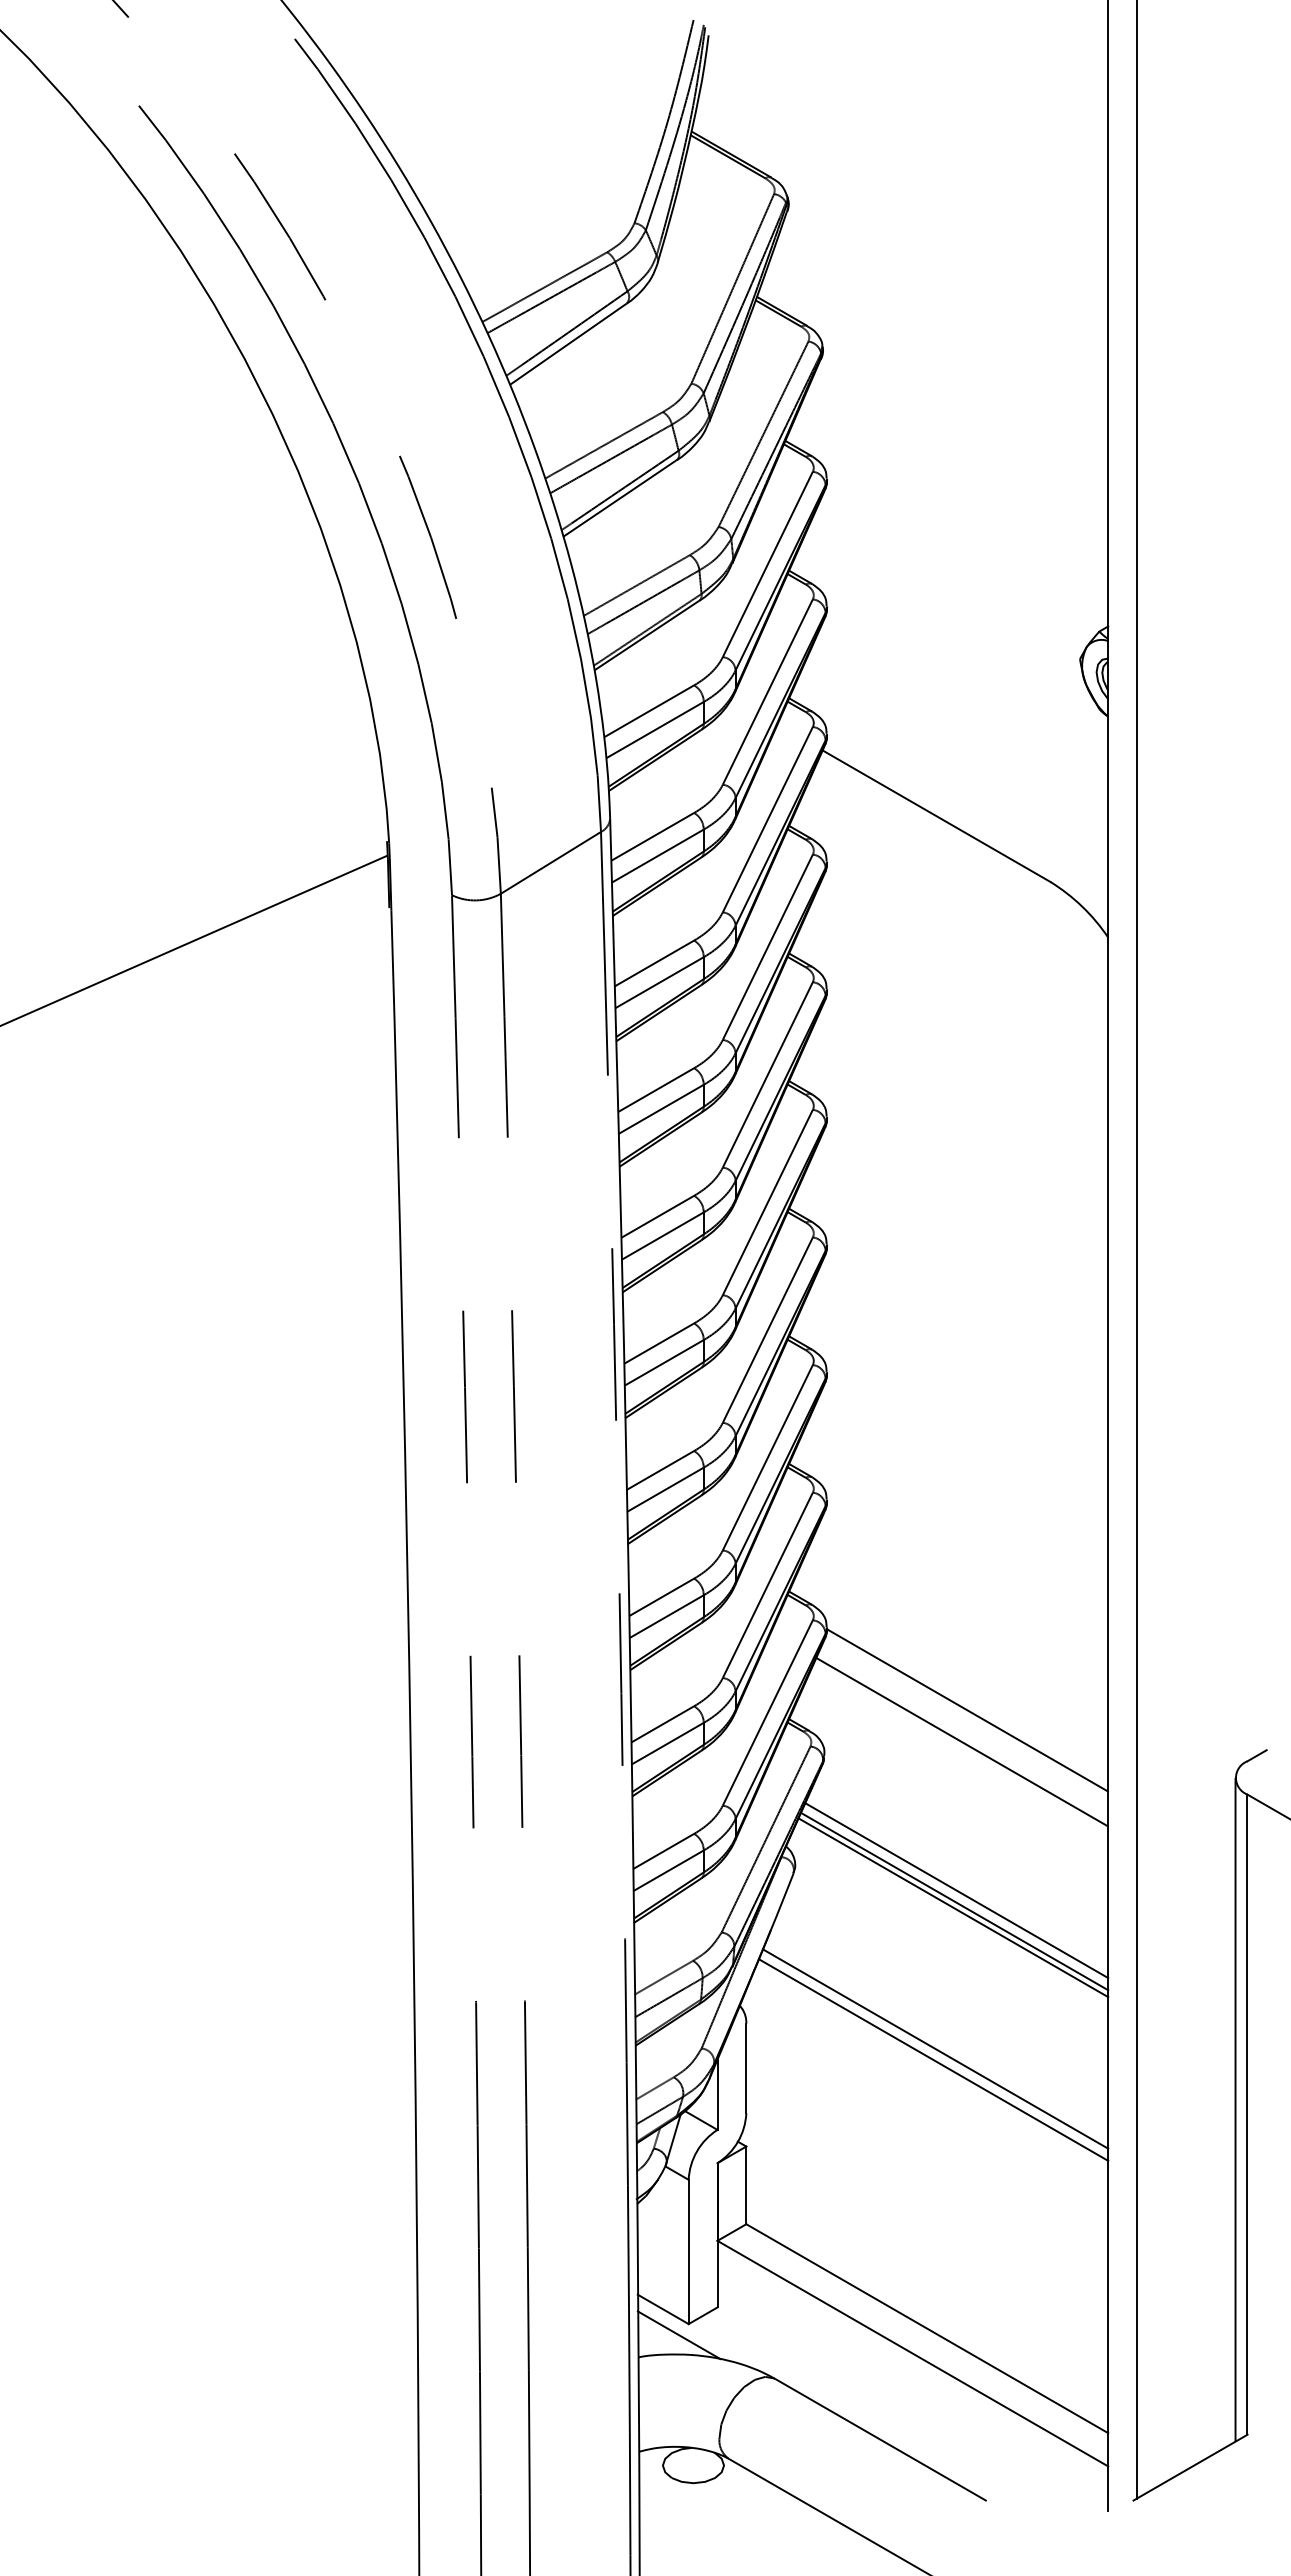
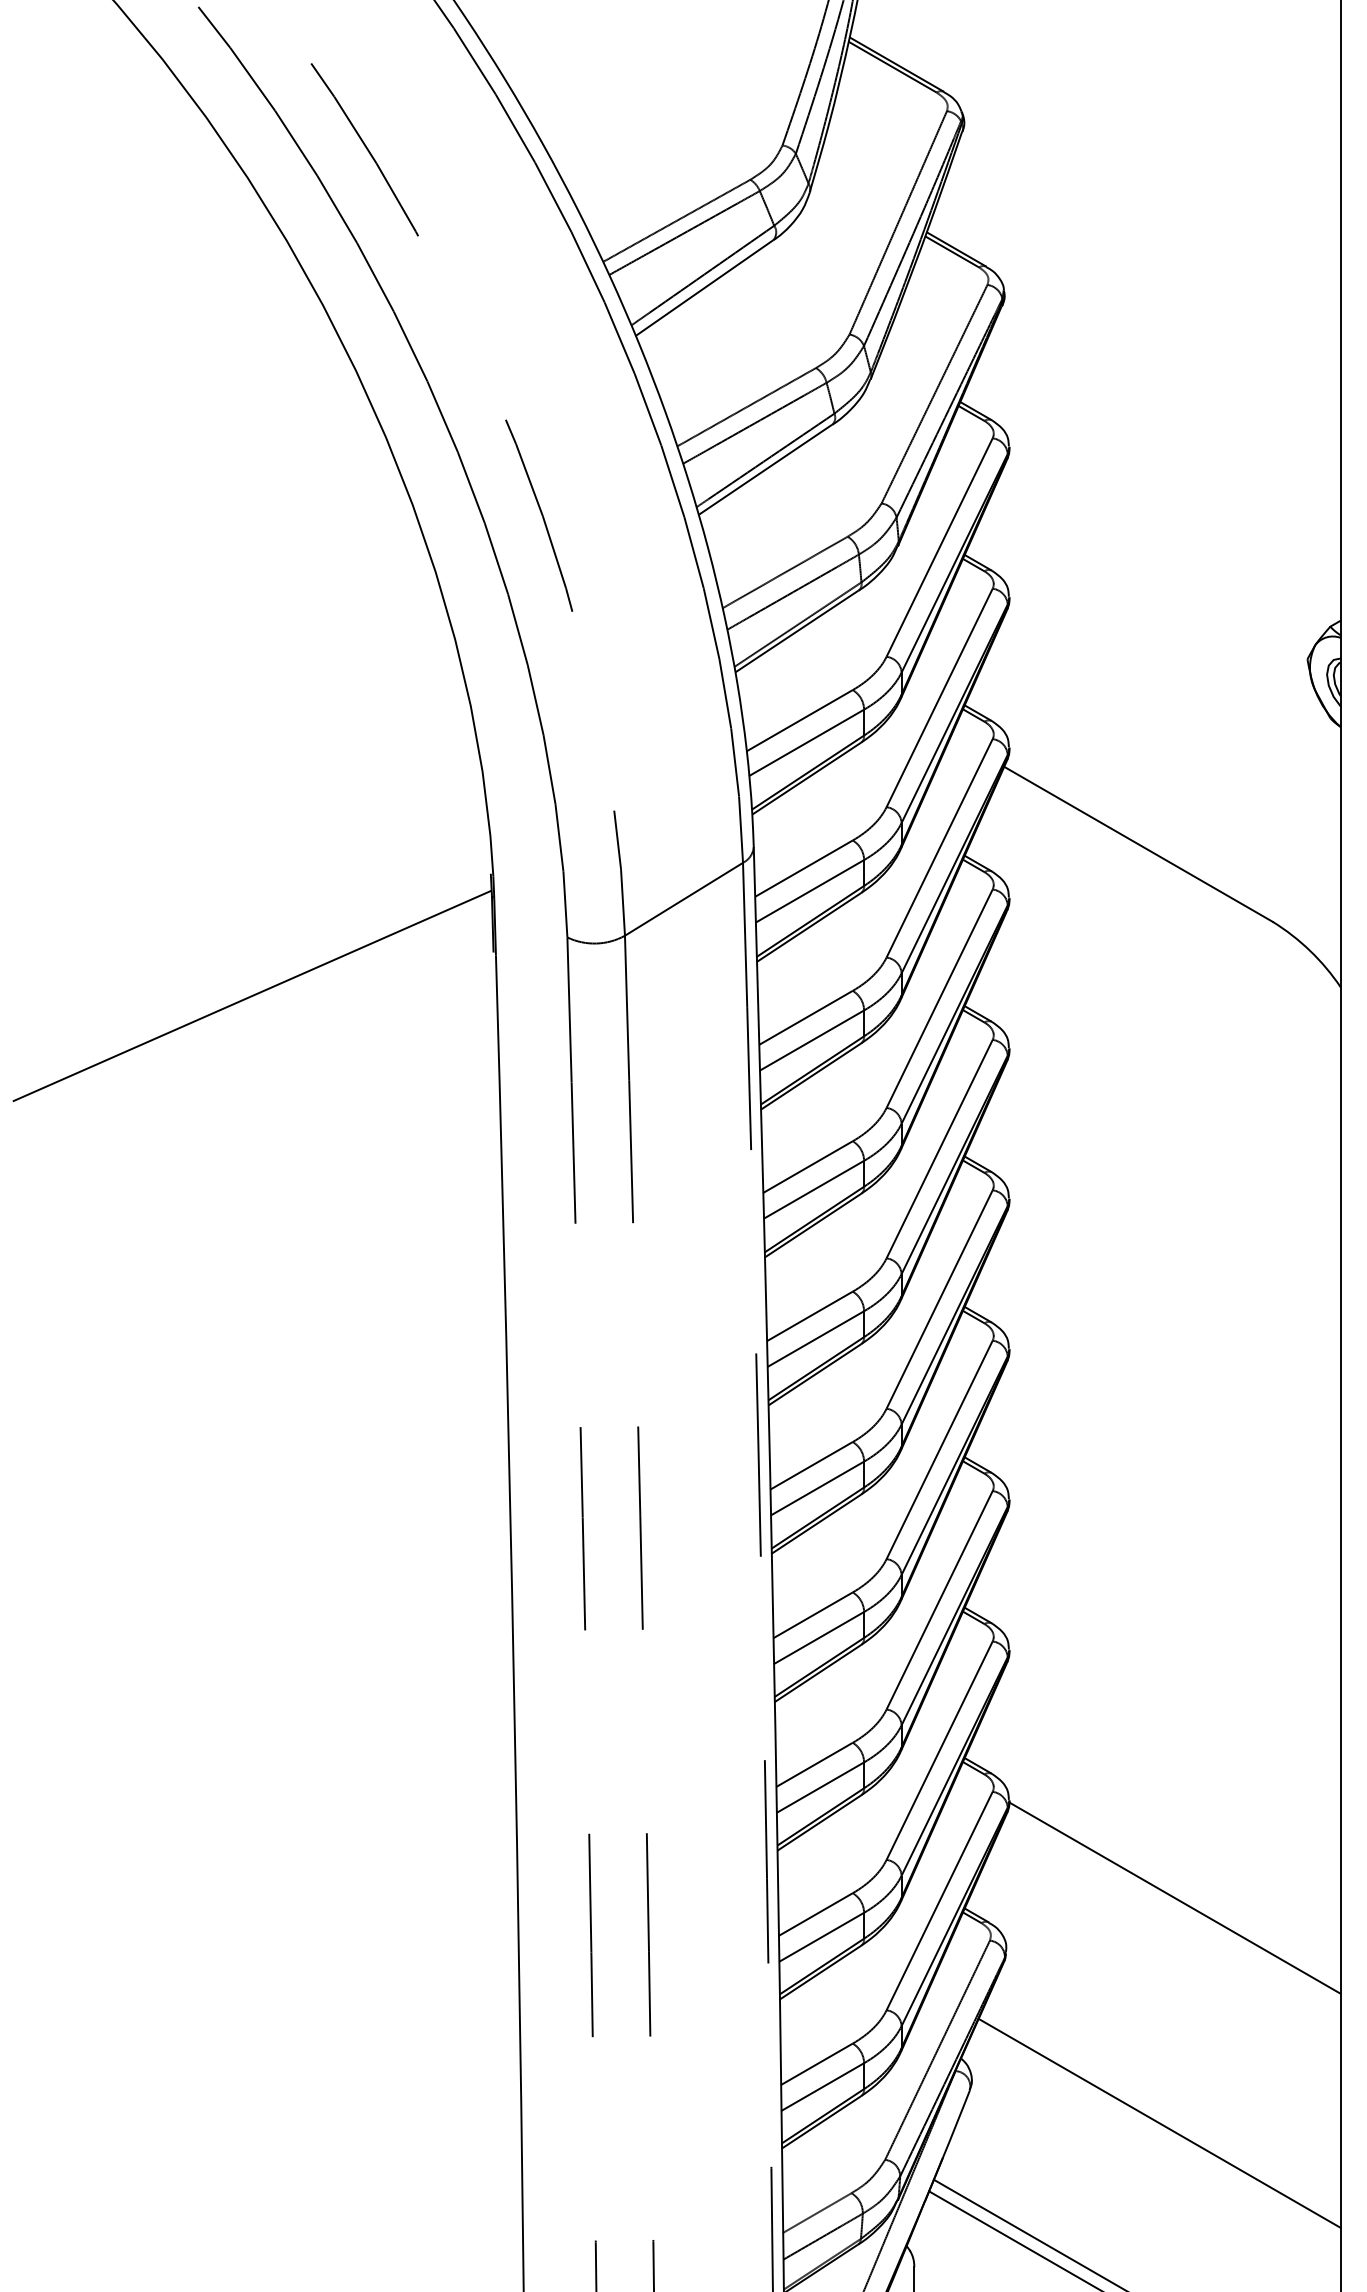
line: (962, 1741) -> (1169, 1934), removed
line: (956, 1890) -> (1161, 2110), removed
line: (953, 1907) -> (1158, 2130), removed

